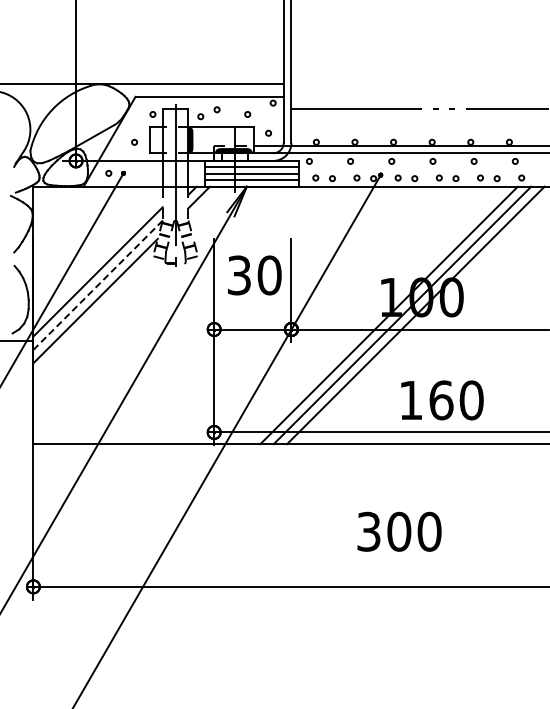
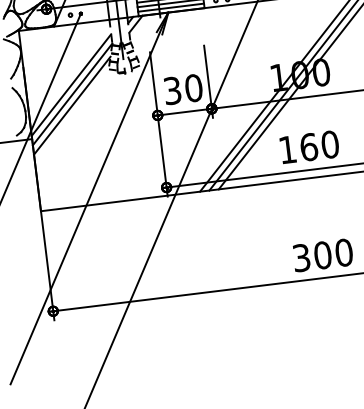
text: (254, 275) -> (183, 89), moved
line: (98, 284) -> (72, 93), dashed -> solid
text: (442, 400) -> (309, 147), moved
text: (399, 531) -> (323, 255), moved

